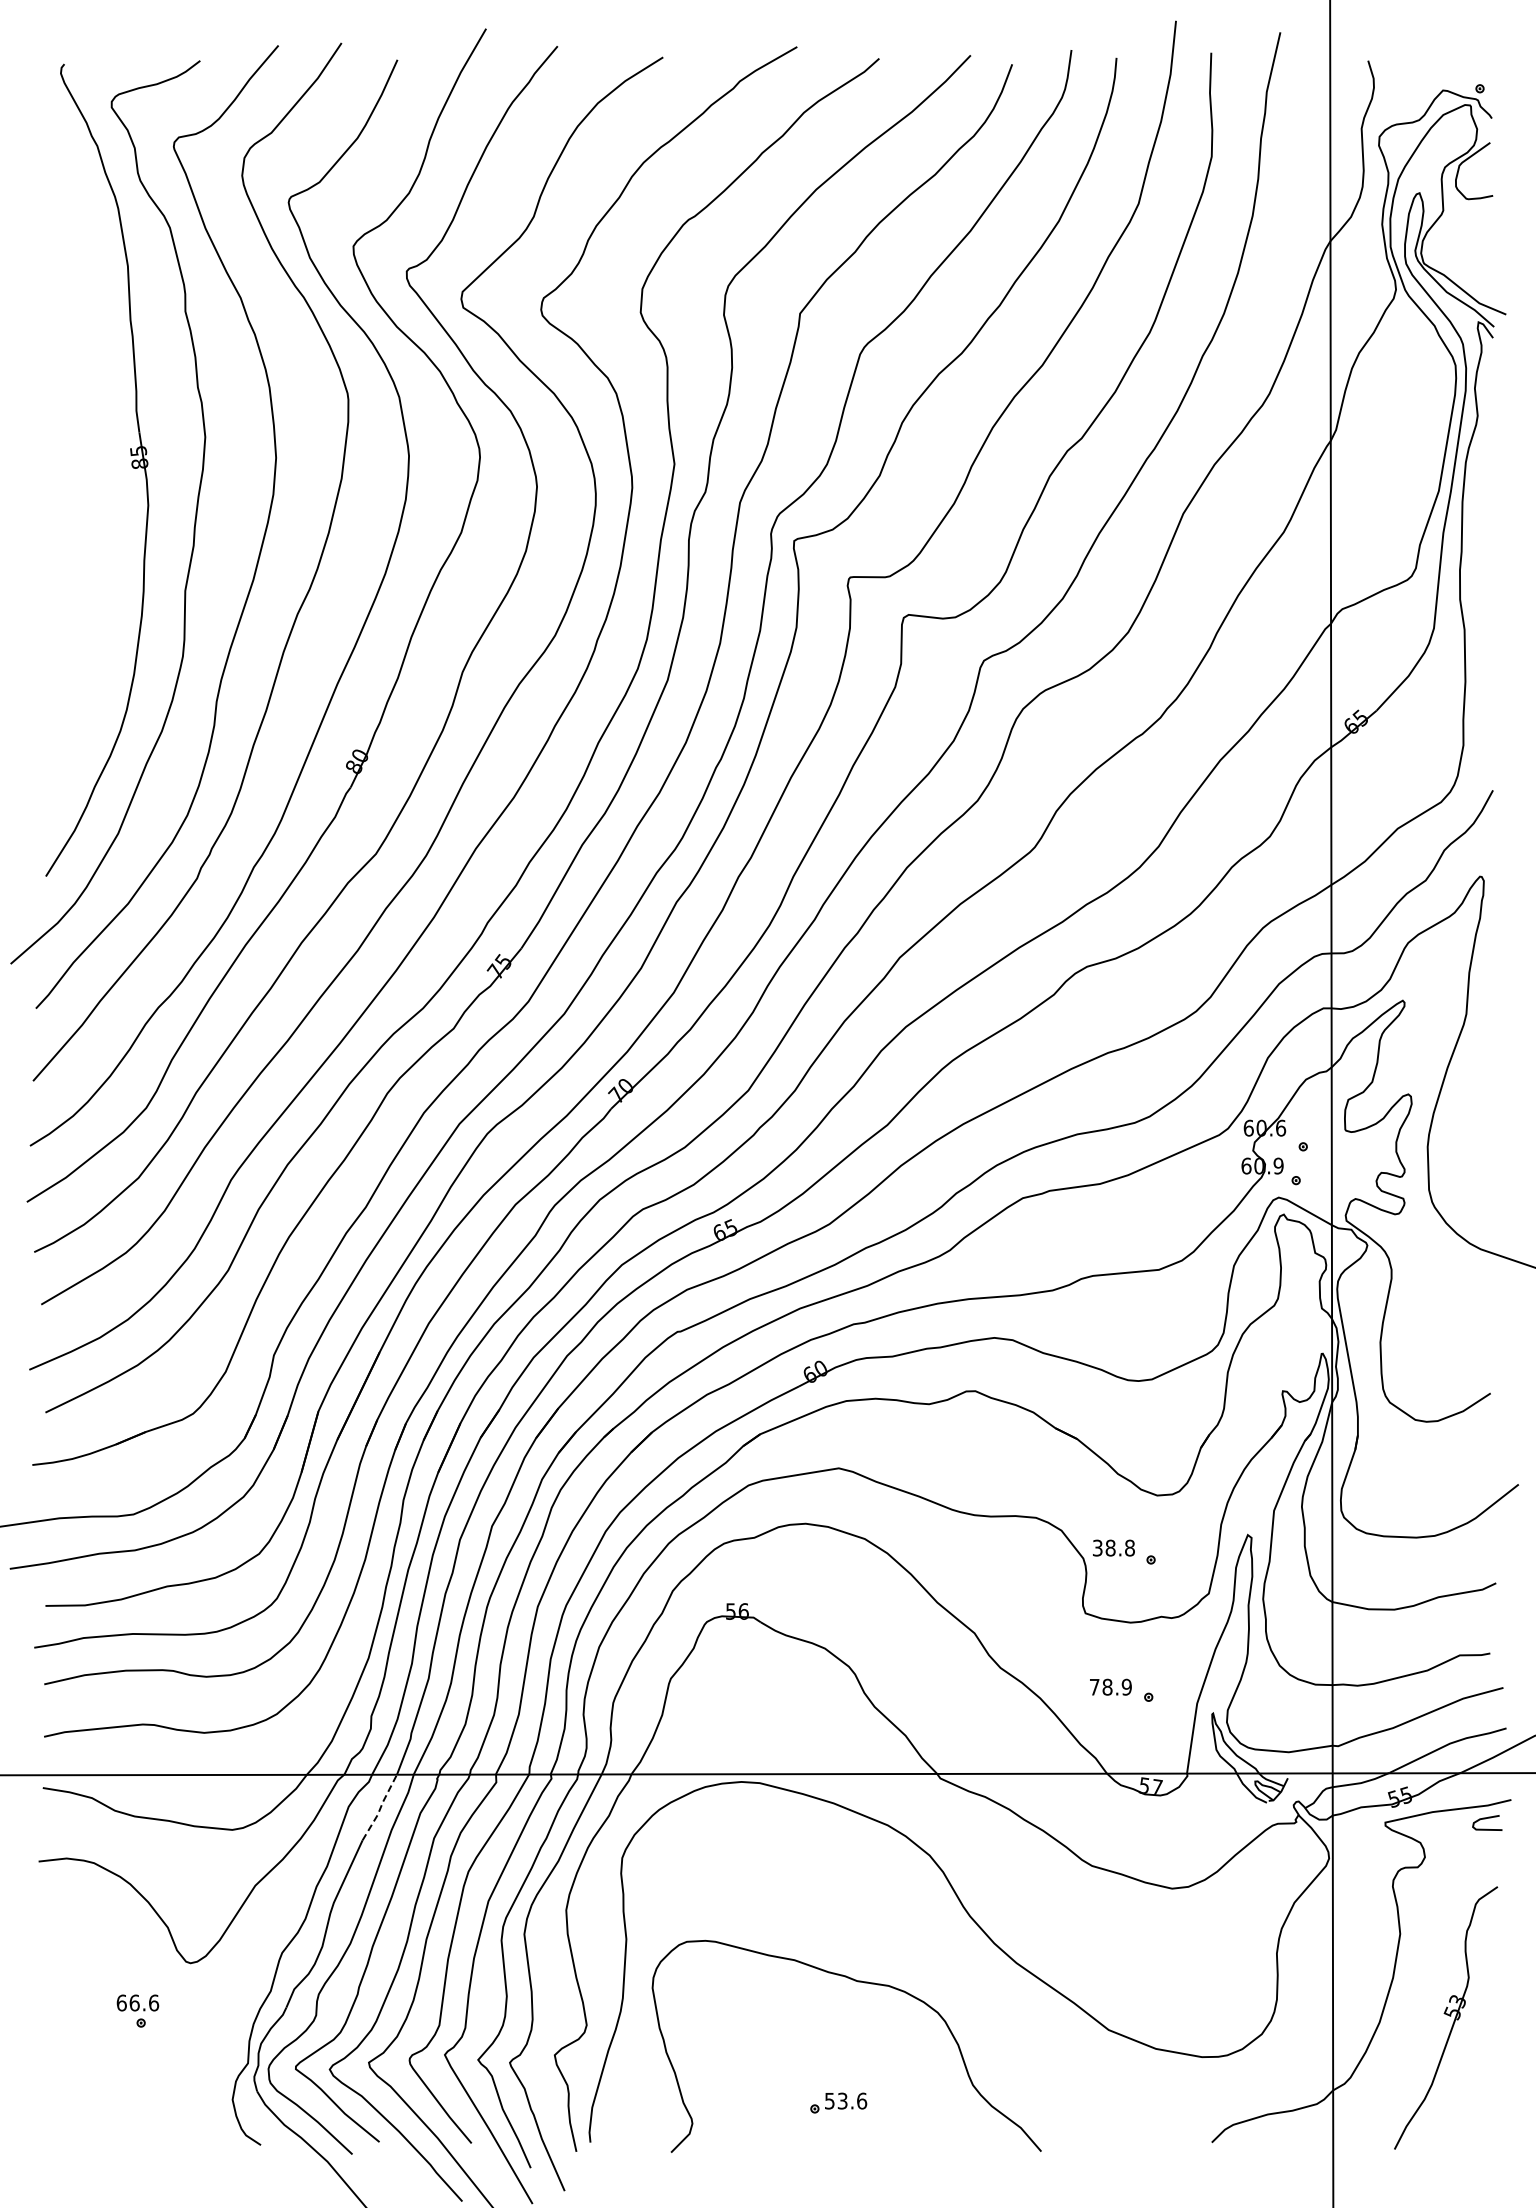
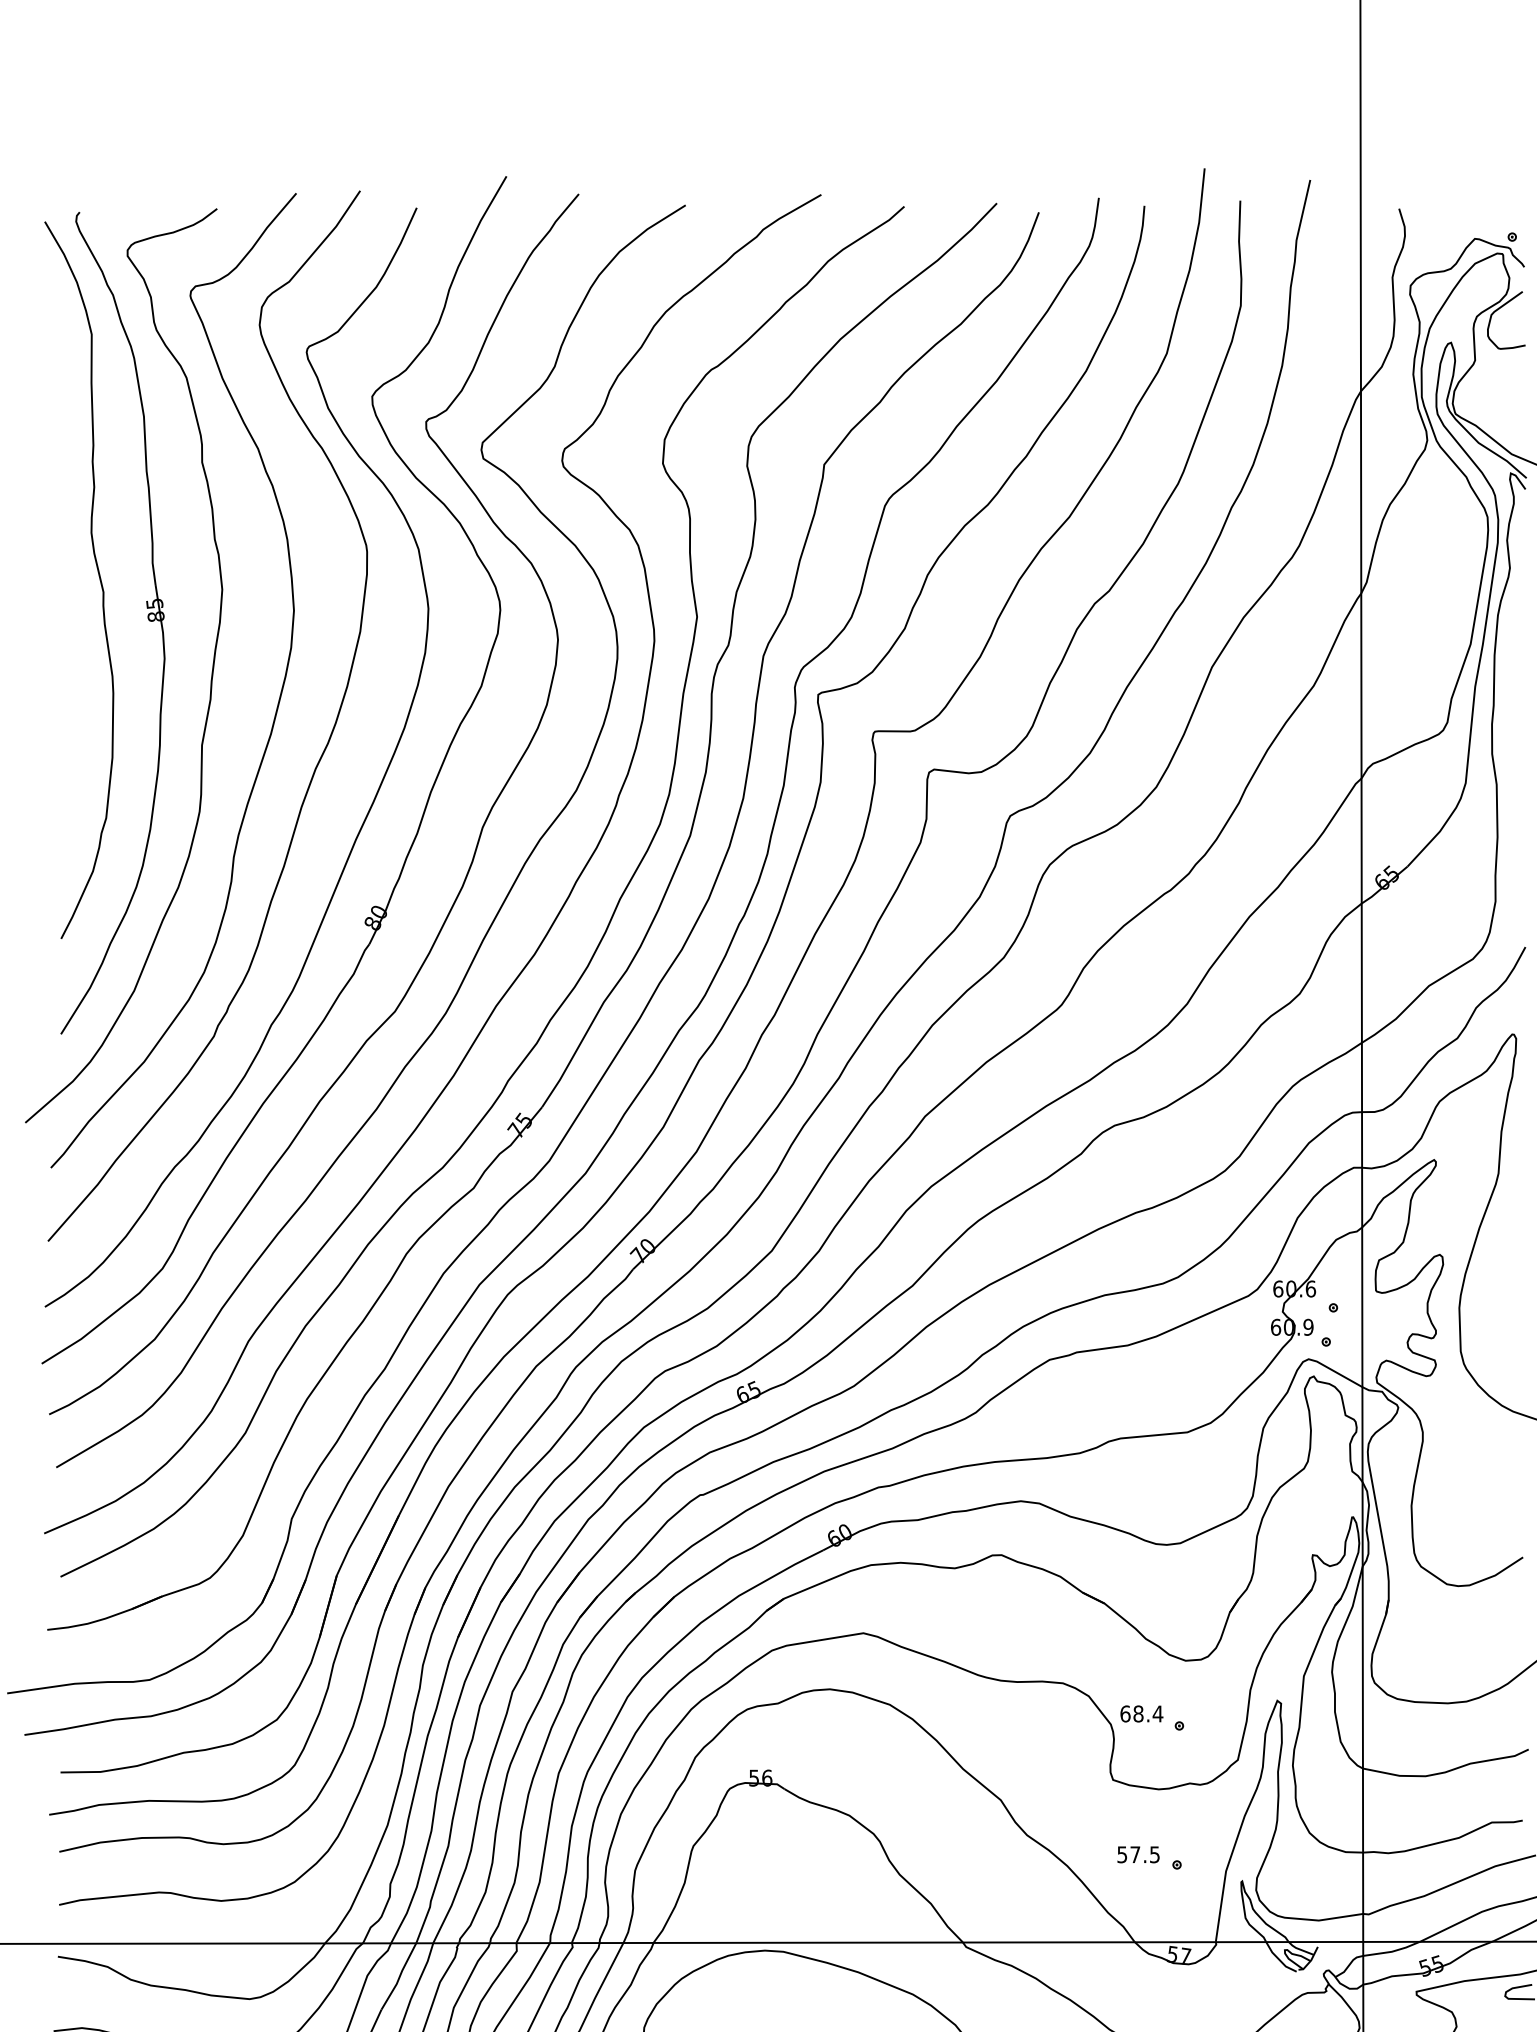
curve: (82, 422) -> (98, 574), added
text: (1113, 1547) -> (1141, 1713), 38.8 -> 68.4
text: (1110, 1686) -> (1138, 1854), 78.9 -> 57.5
line: (380, 1807) -> (399, 1976), dashed -> solid

